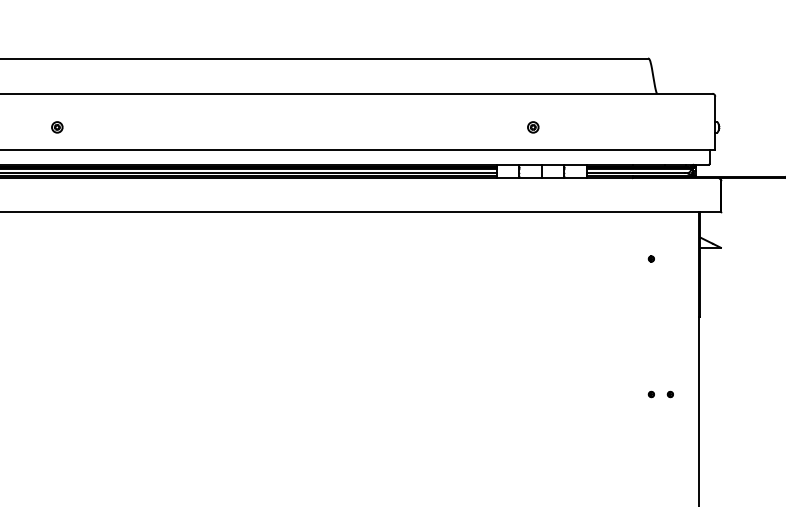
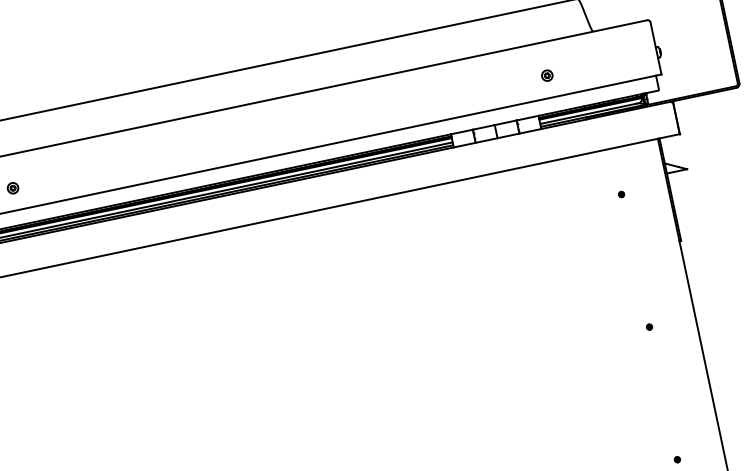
part: (533, 127) -> (547, 75), moved
part: (669, 394) -> (667, 323), removed

